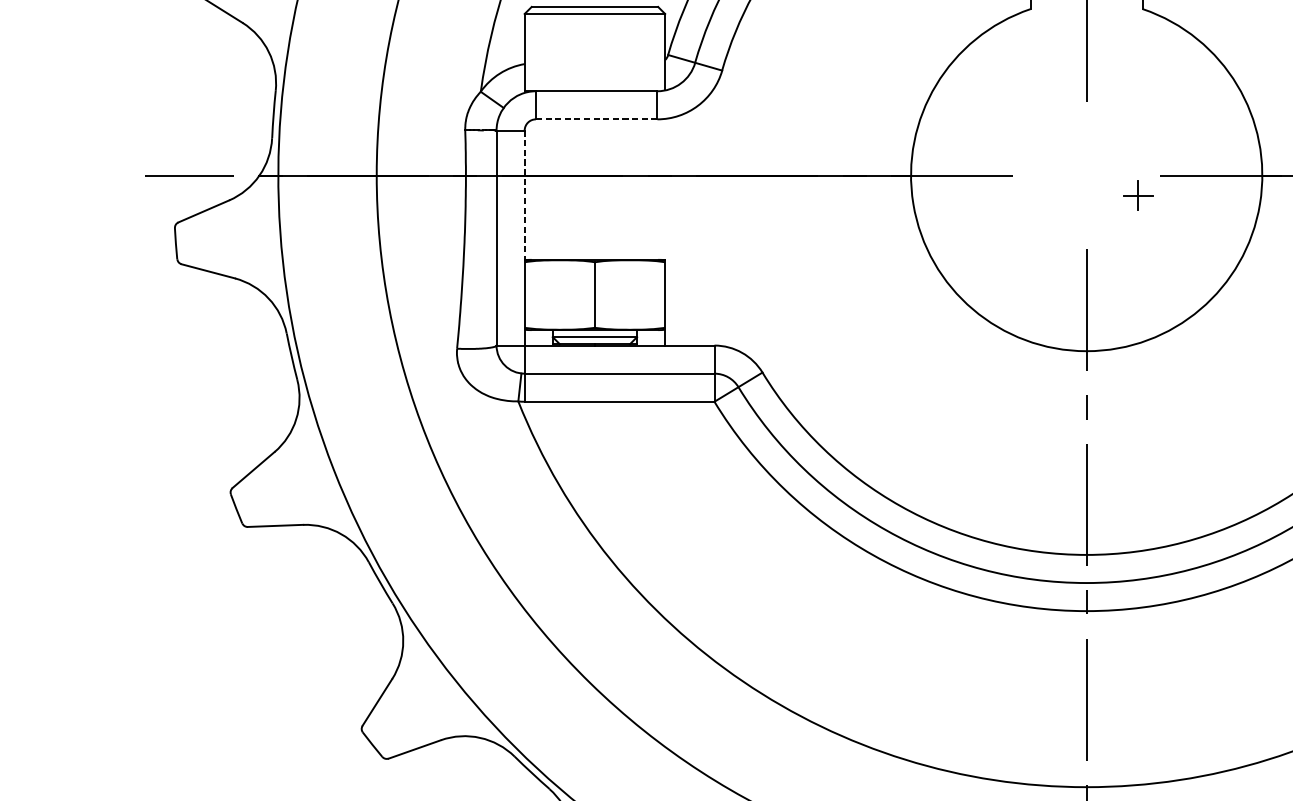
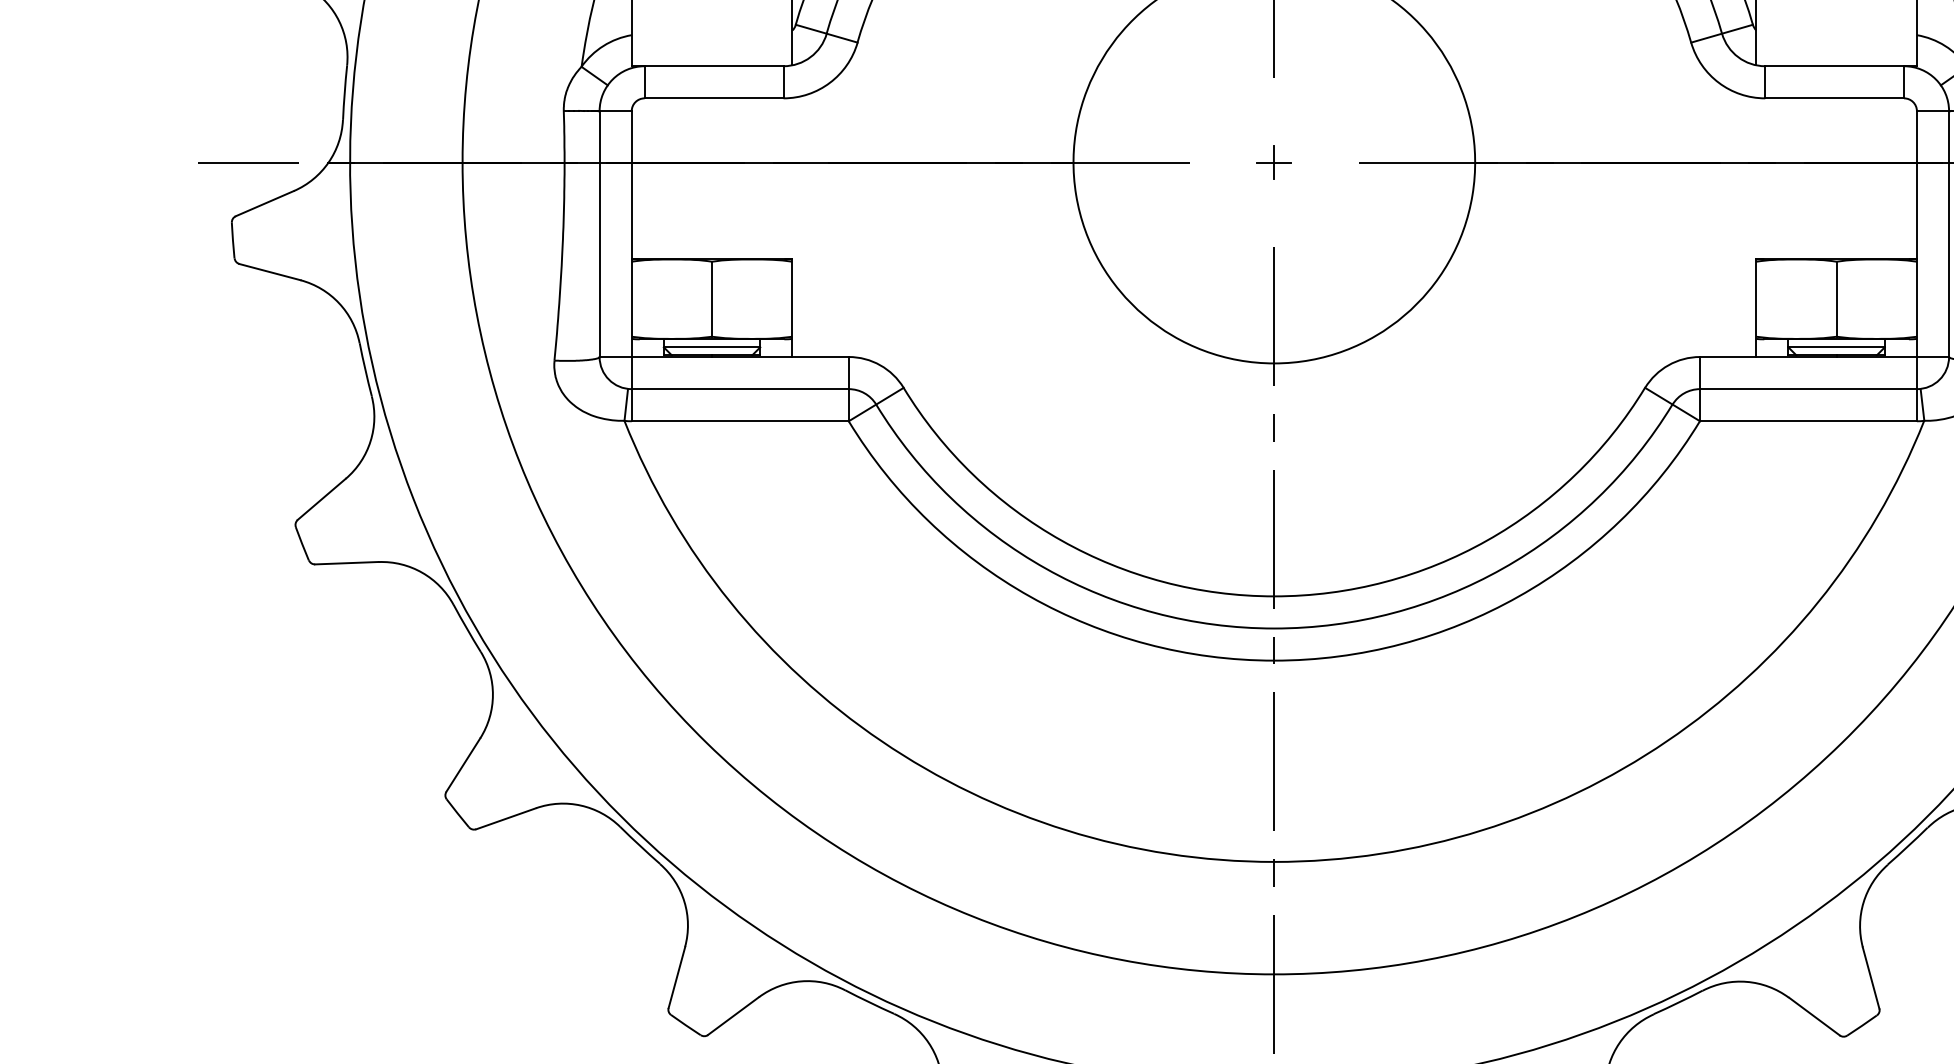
line: (596, 119) -> (713, 98), dashed -> solid
line: (524, 195) -> (631, 185), dashed -> solid
part: (1137, 195) -> (1273, 162), moved

